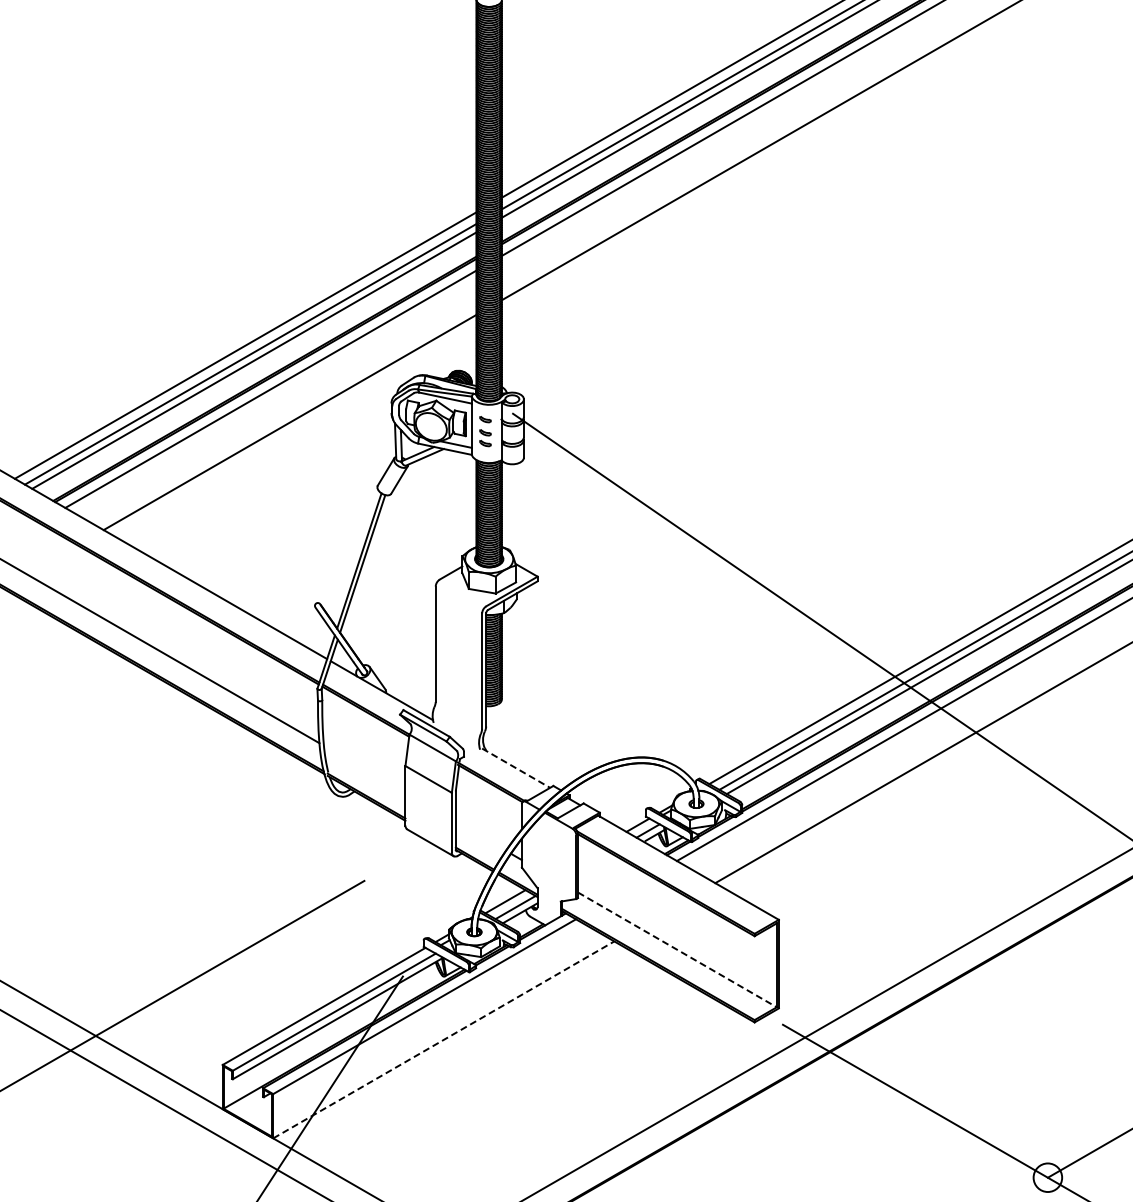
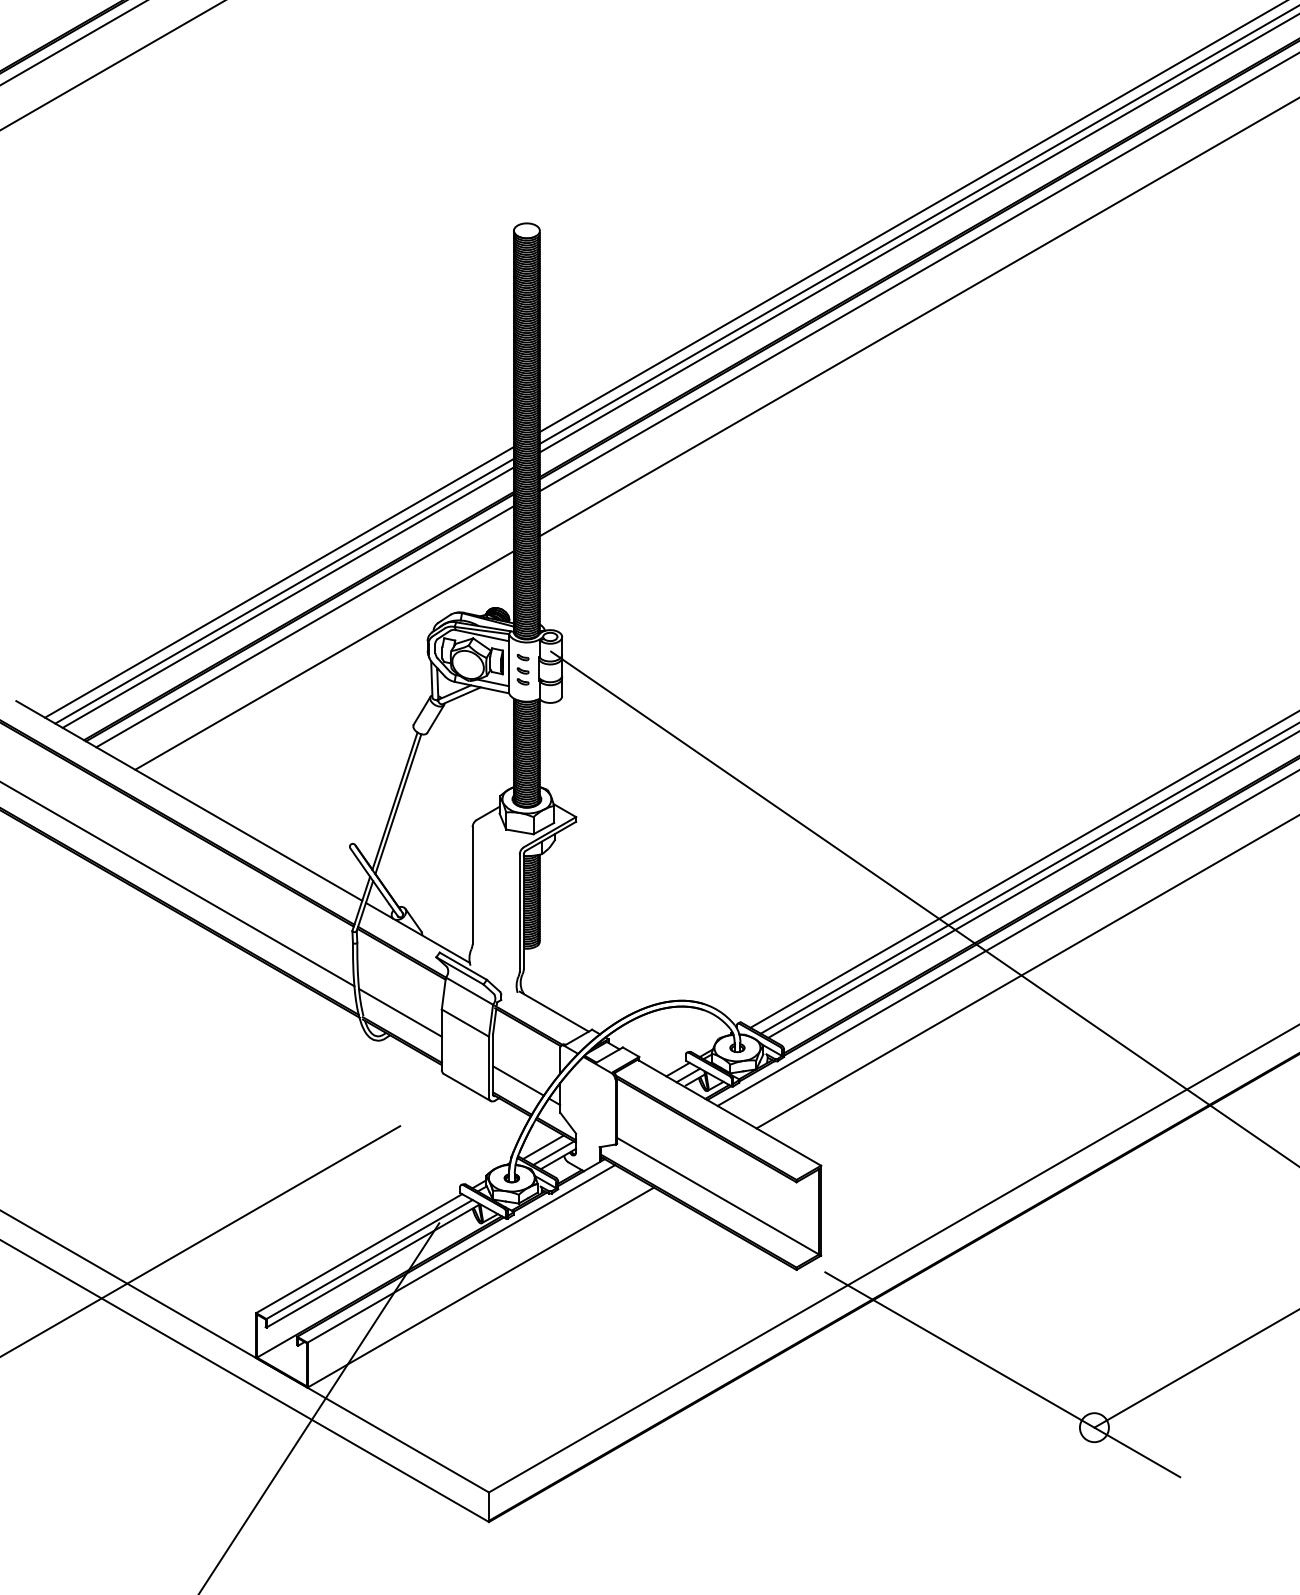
line: (516, 768) -> (554, 1011), dashed -> solid
line: (364, 769) -> (400, 1012), added
line: (480, 835) -> (518, 1080), added
line: (677, 950) -> (718, 1196), dashed -> solid
line: (444, 1039) -> (481, 1287), dashed -> solid

